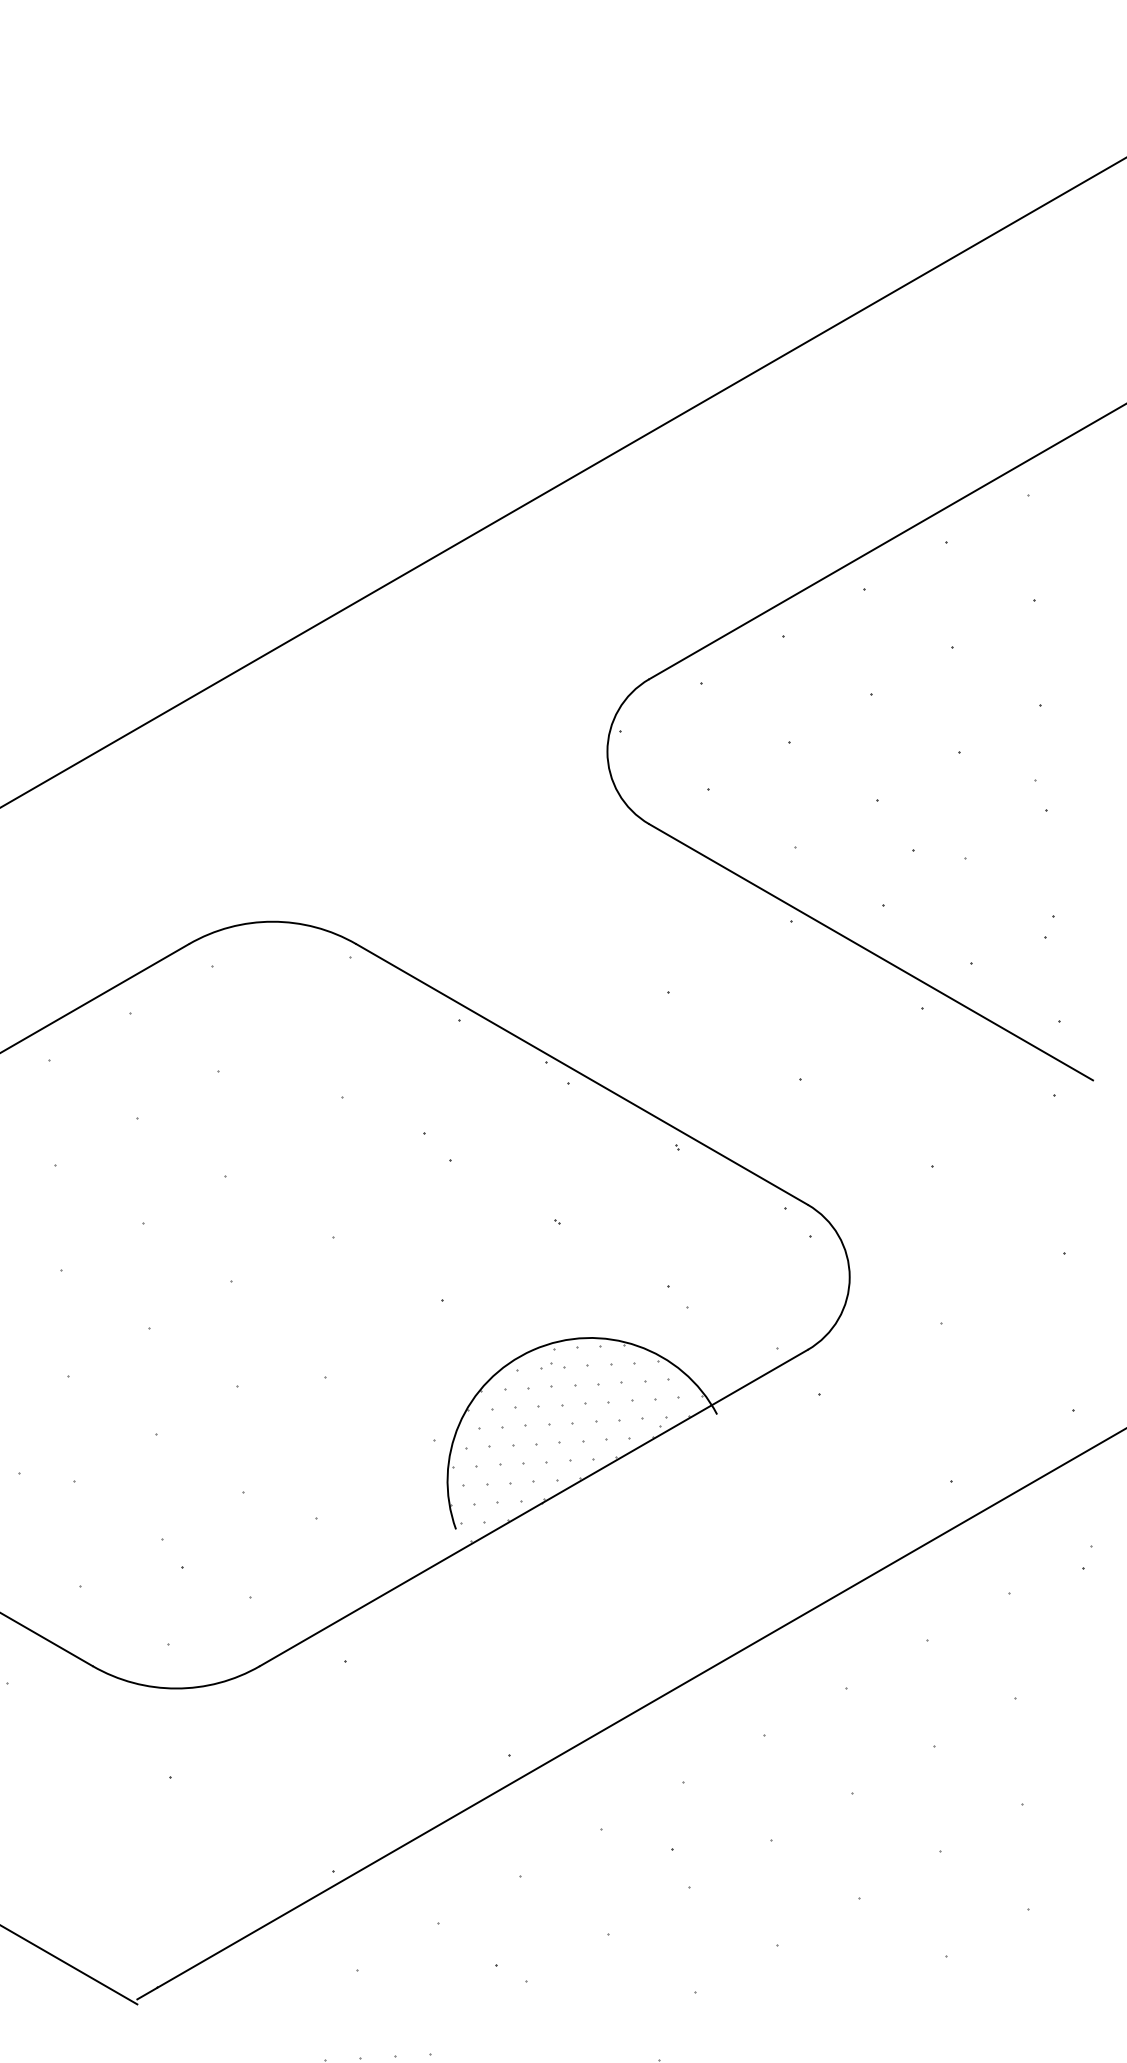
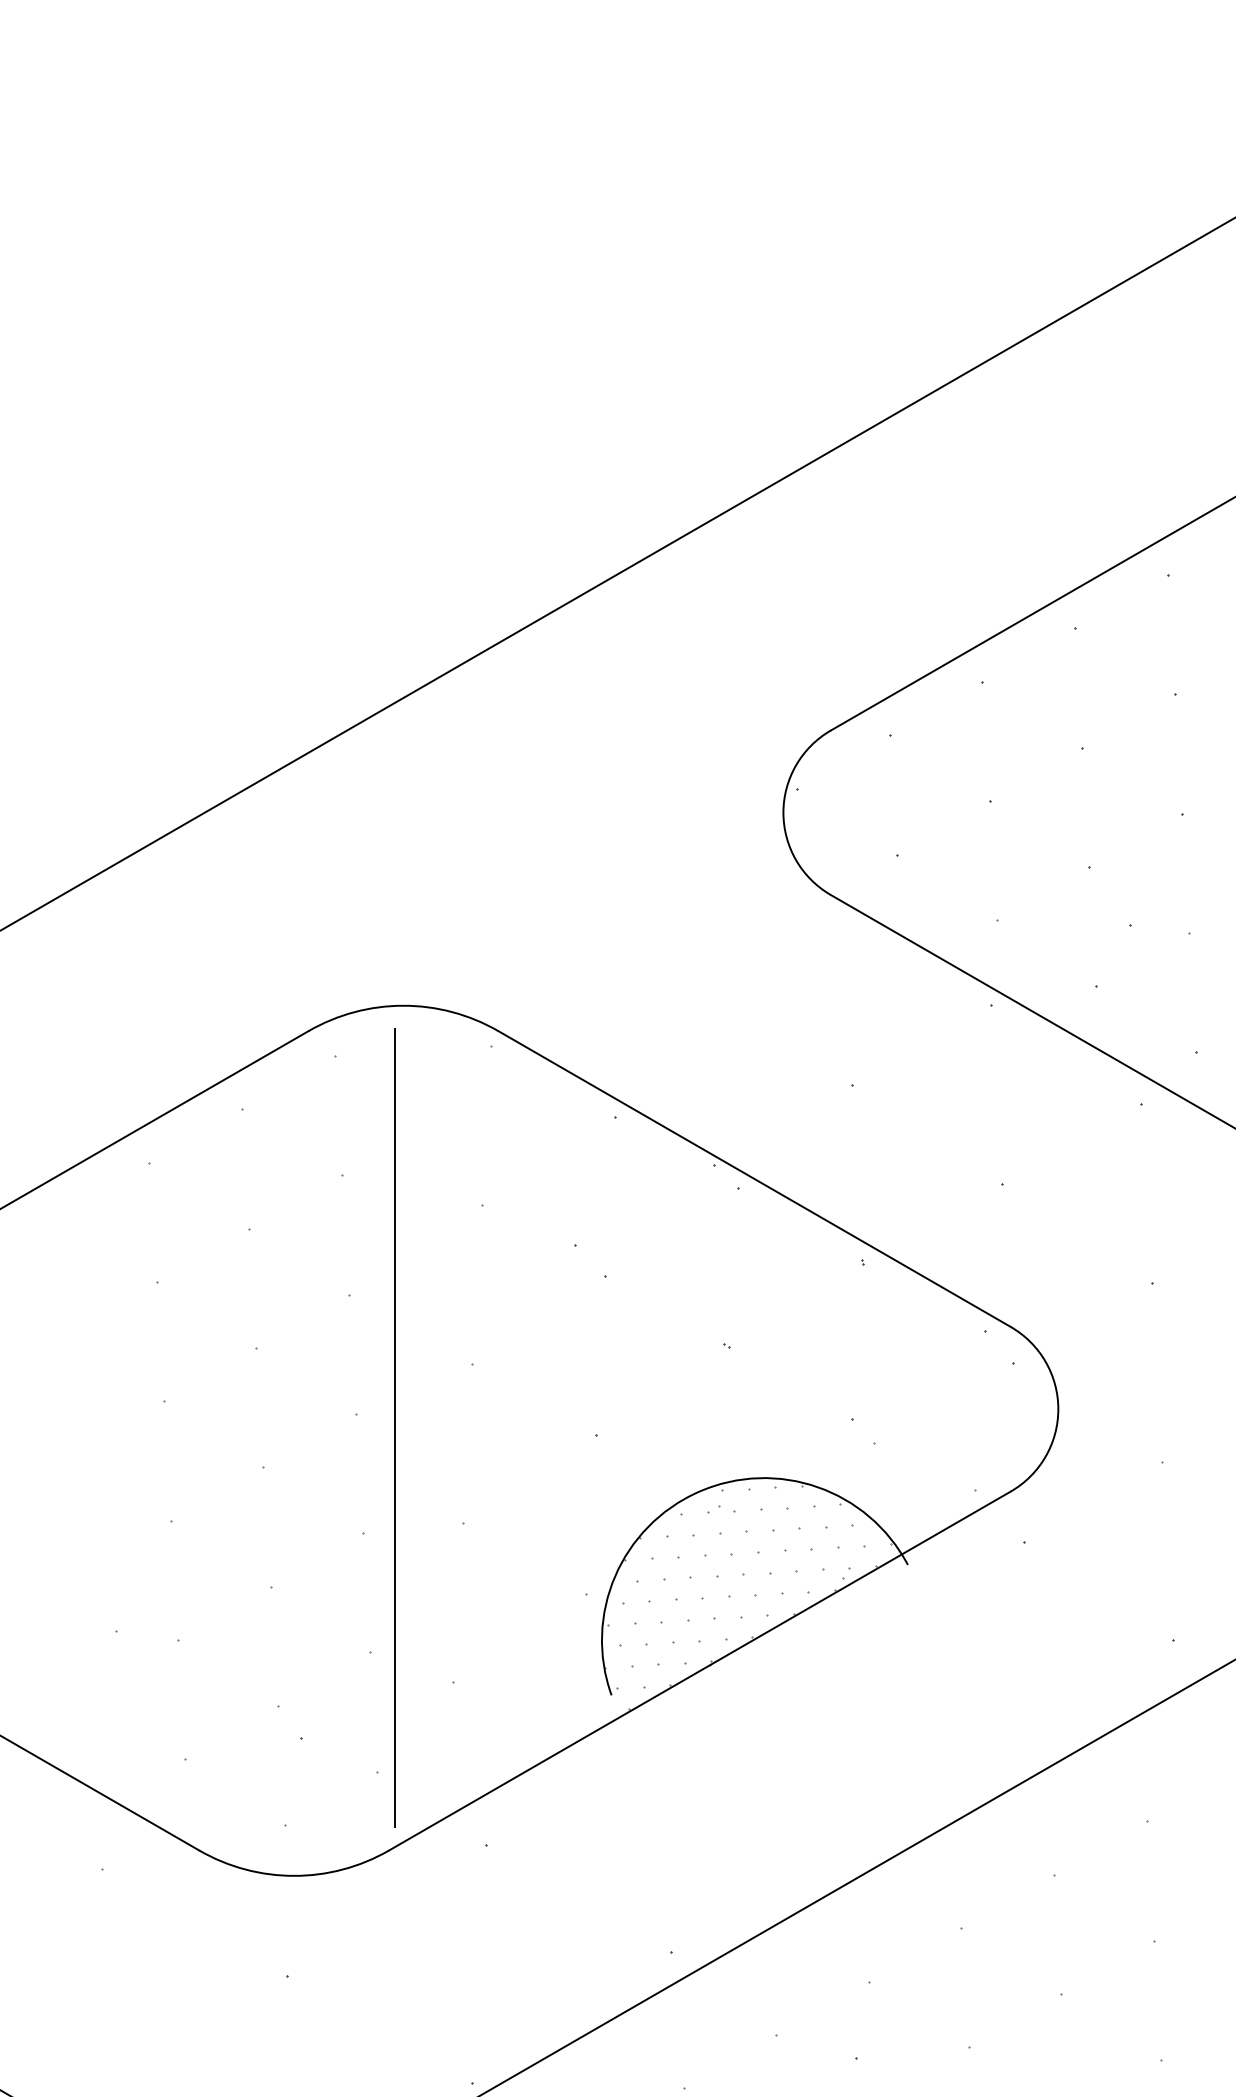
line: (265, 1293) -> (395, 1427), added

